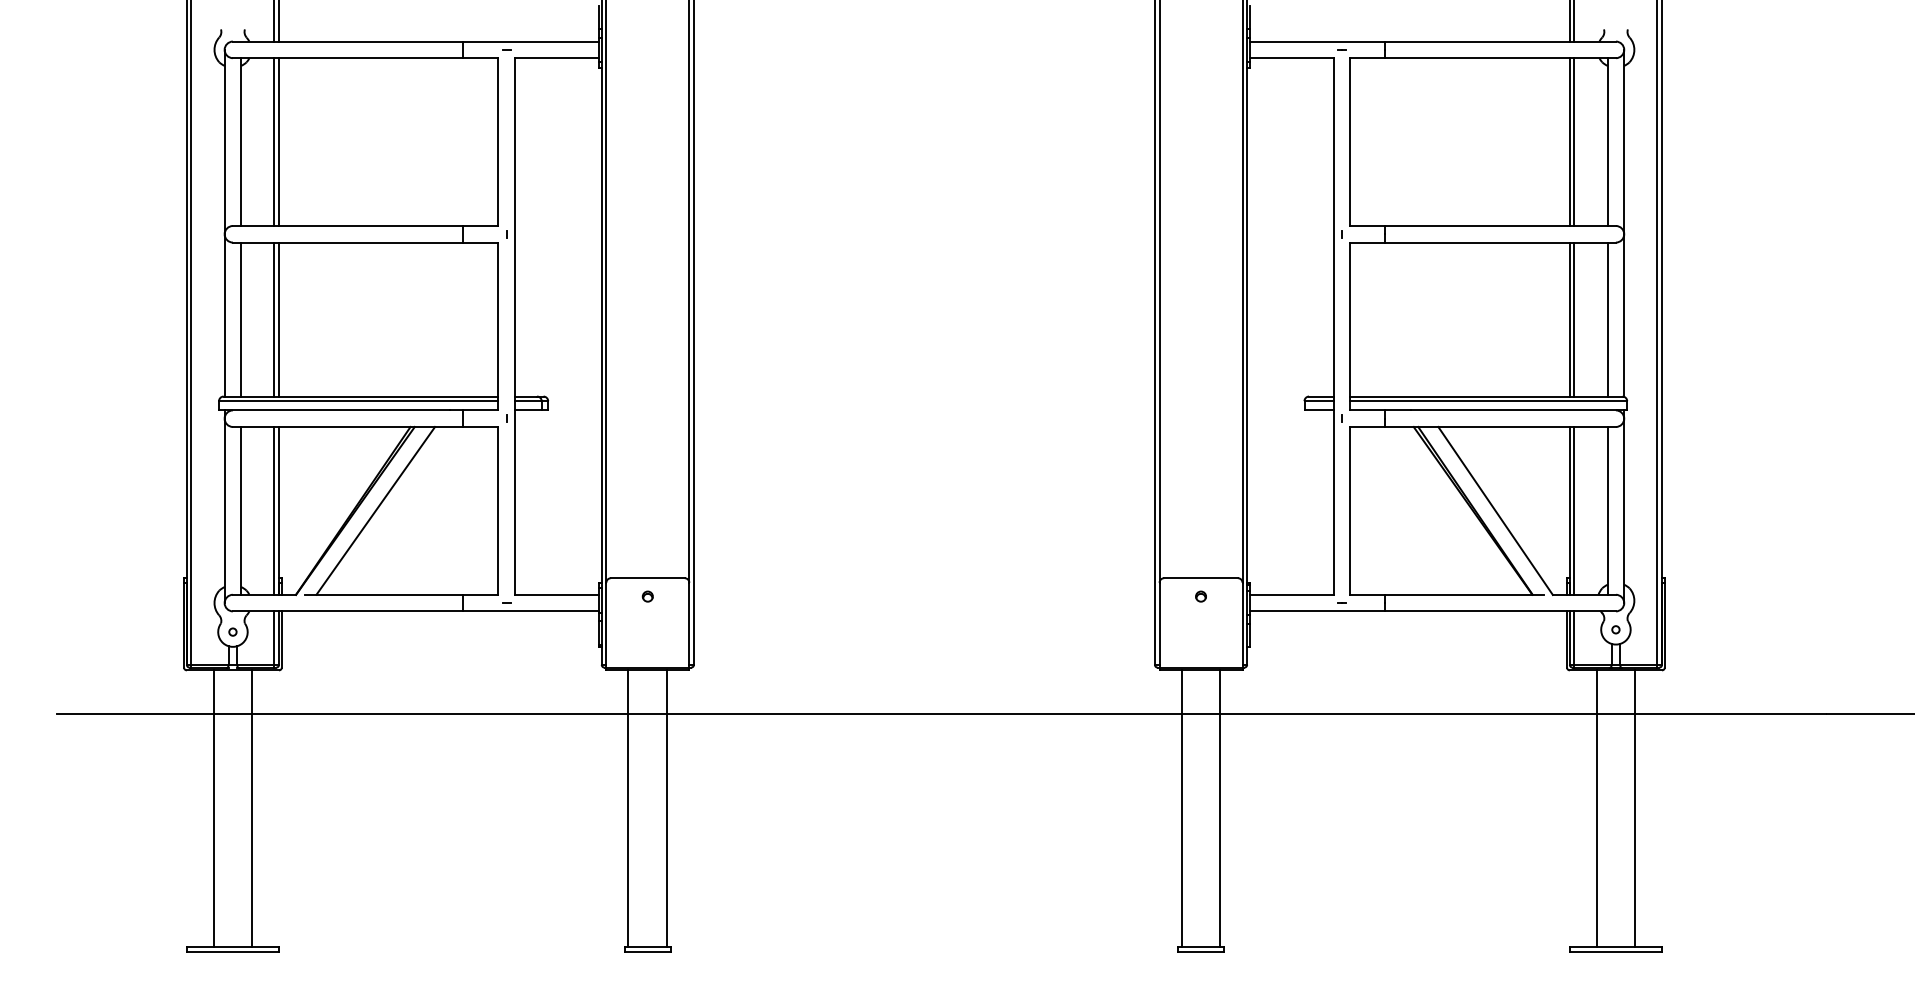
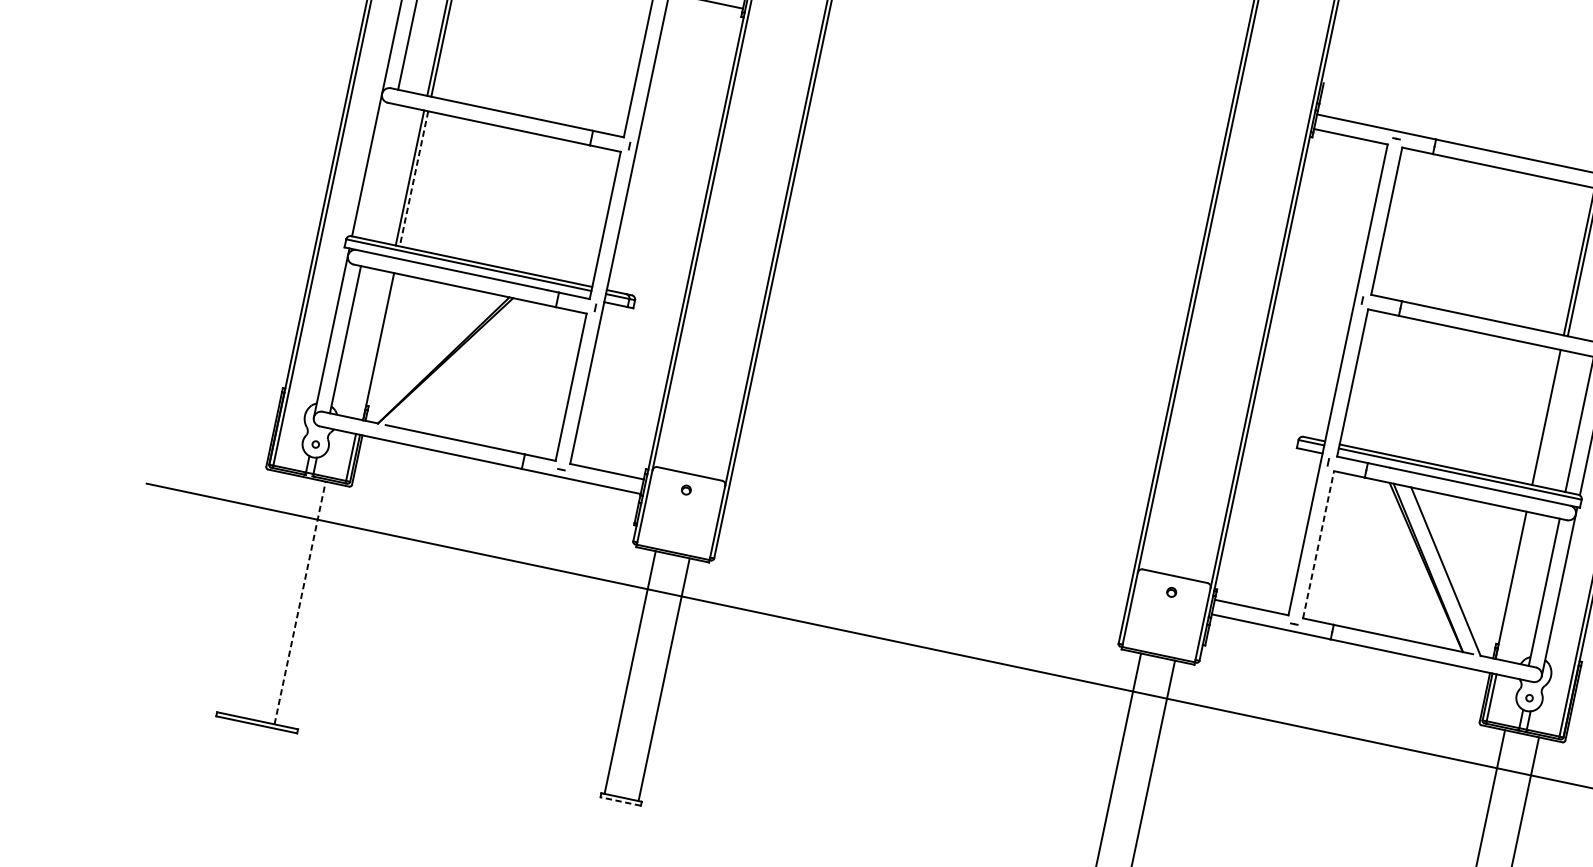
line: (241, 319) -> (381, 171), removed
line: (279, 319) -> (414, 178), solid -> dashed
line: (1574, 319) -> (1550, 418), removed
line: (274, 510) -> (374, 345), removed
line: (375, 510) -> (463, 364), removed
line: (1350, 510) -> (1318, 544), solid -> dashed
line: (1574, 510) -> (1515, 585), removed
line: (213, 808) -> (266, 595), removed
line: (252, 808) -> (300, 602), solid -> dashed
line: (647, 951) -> (620, 801), solid -> dashed

